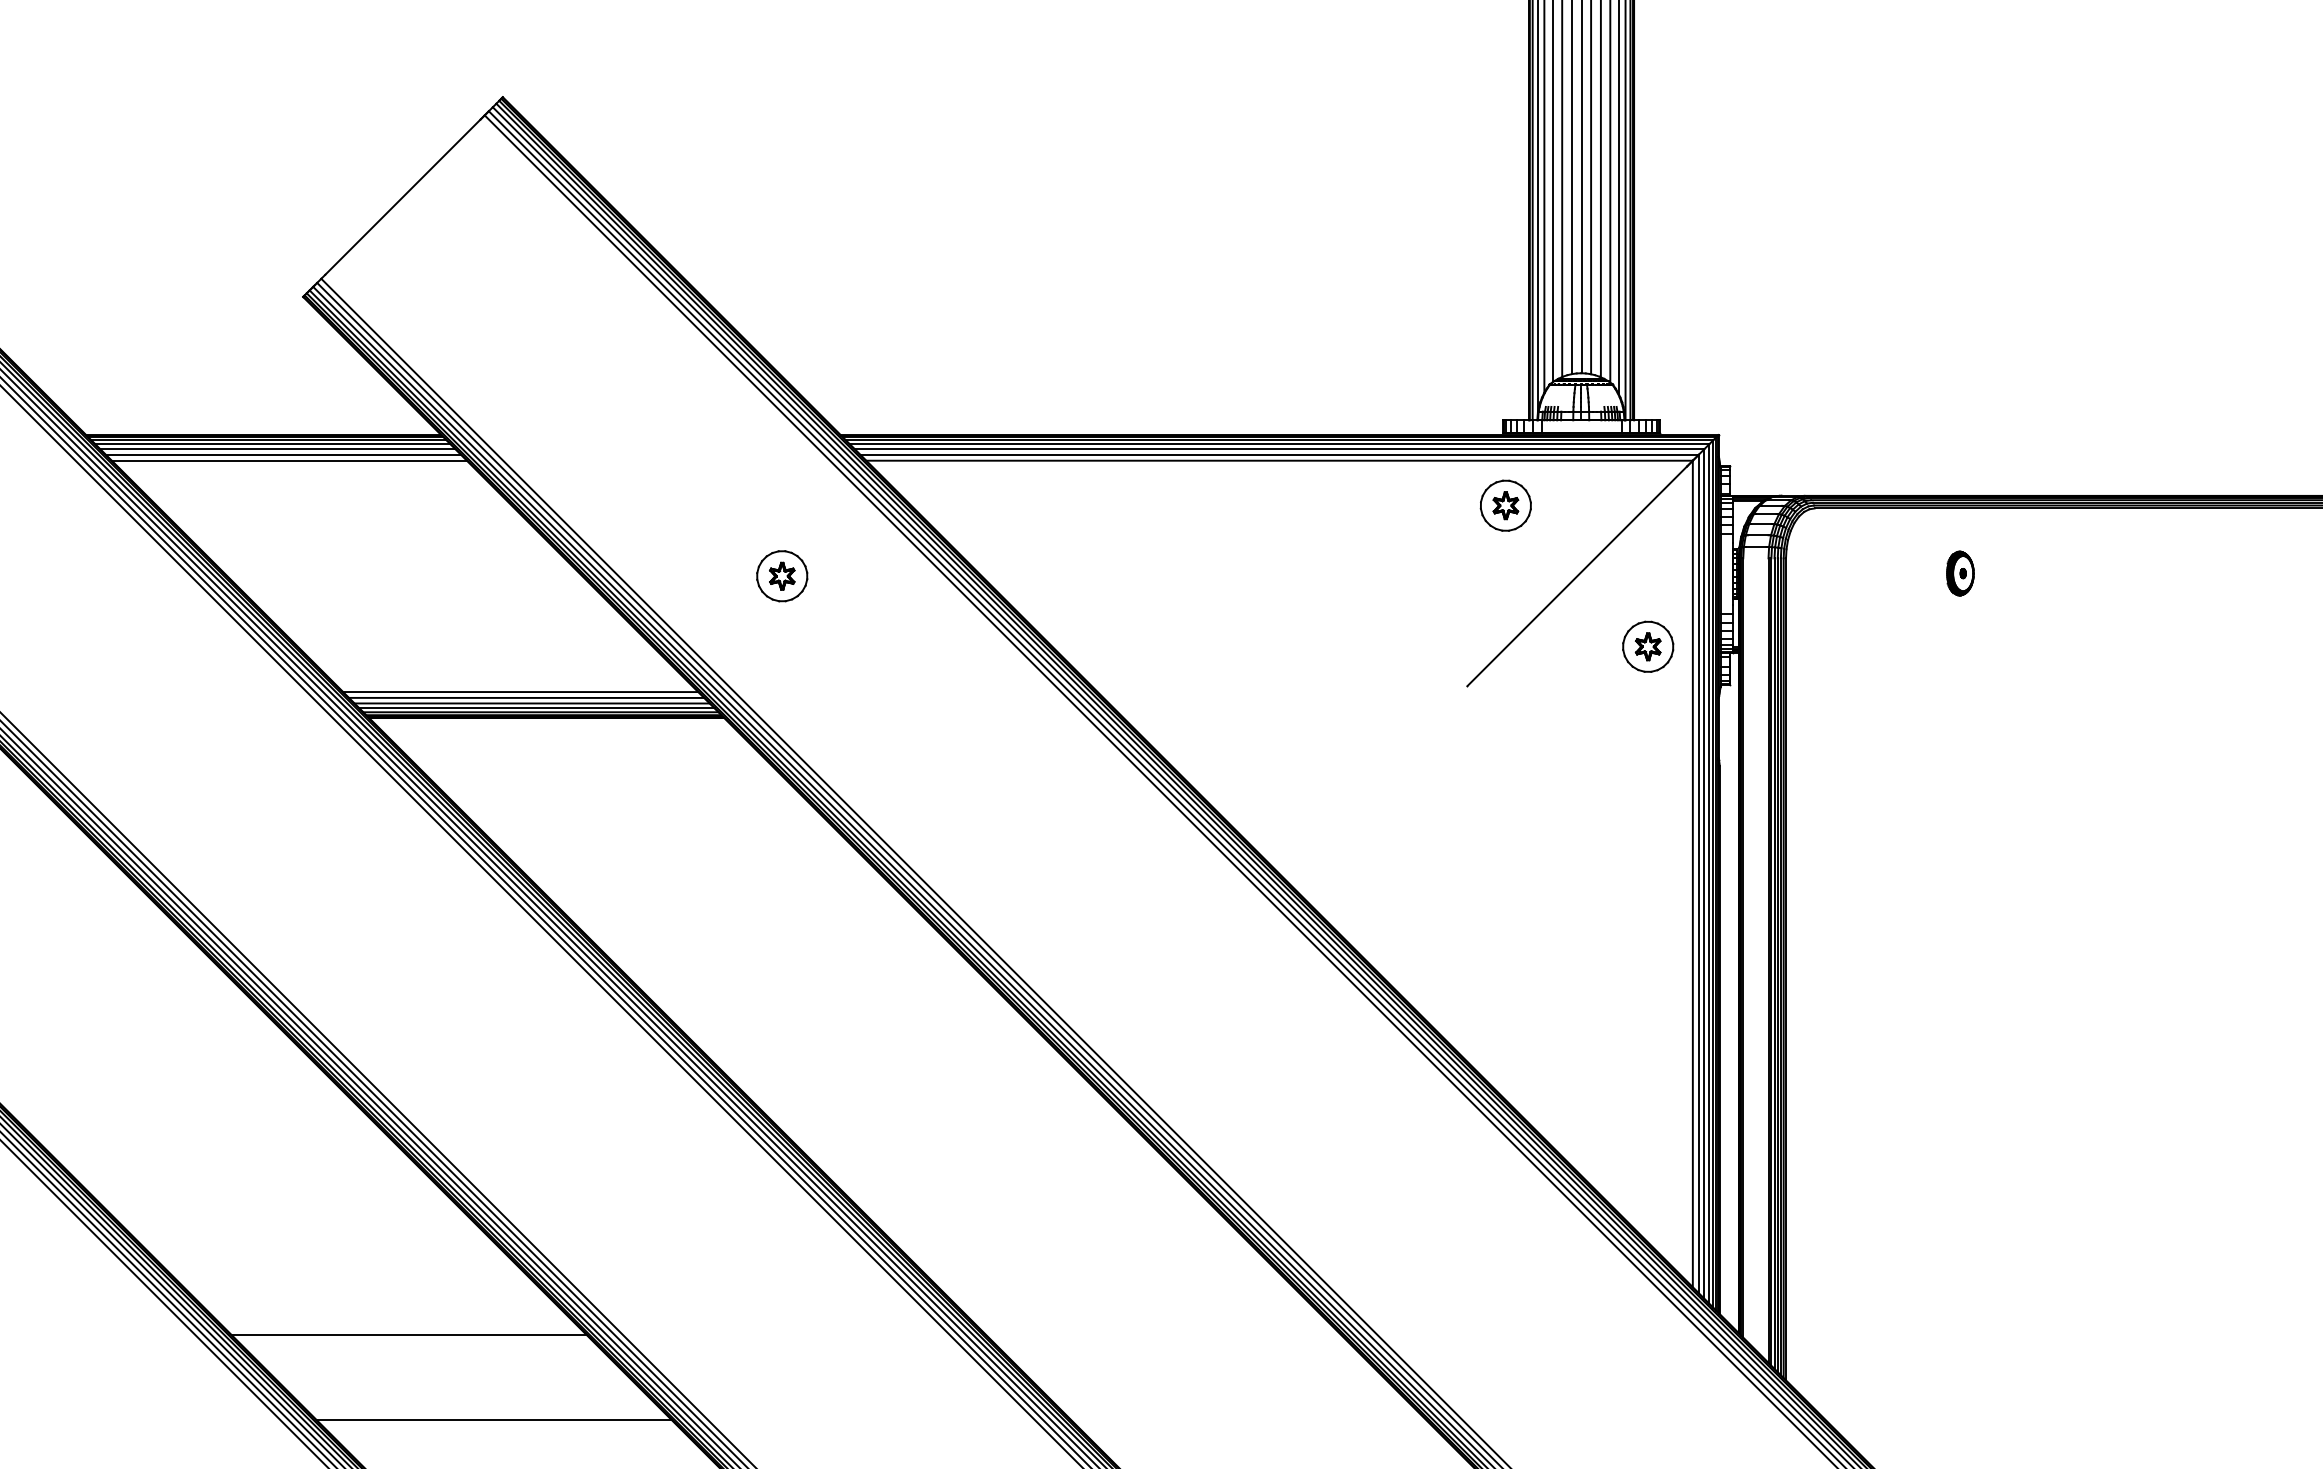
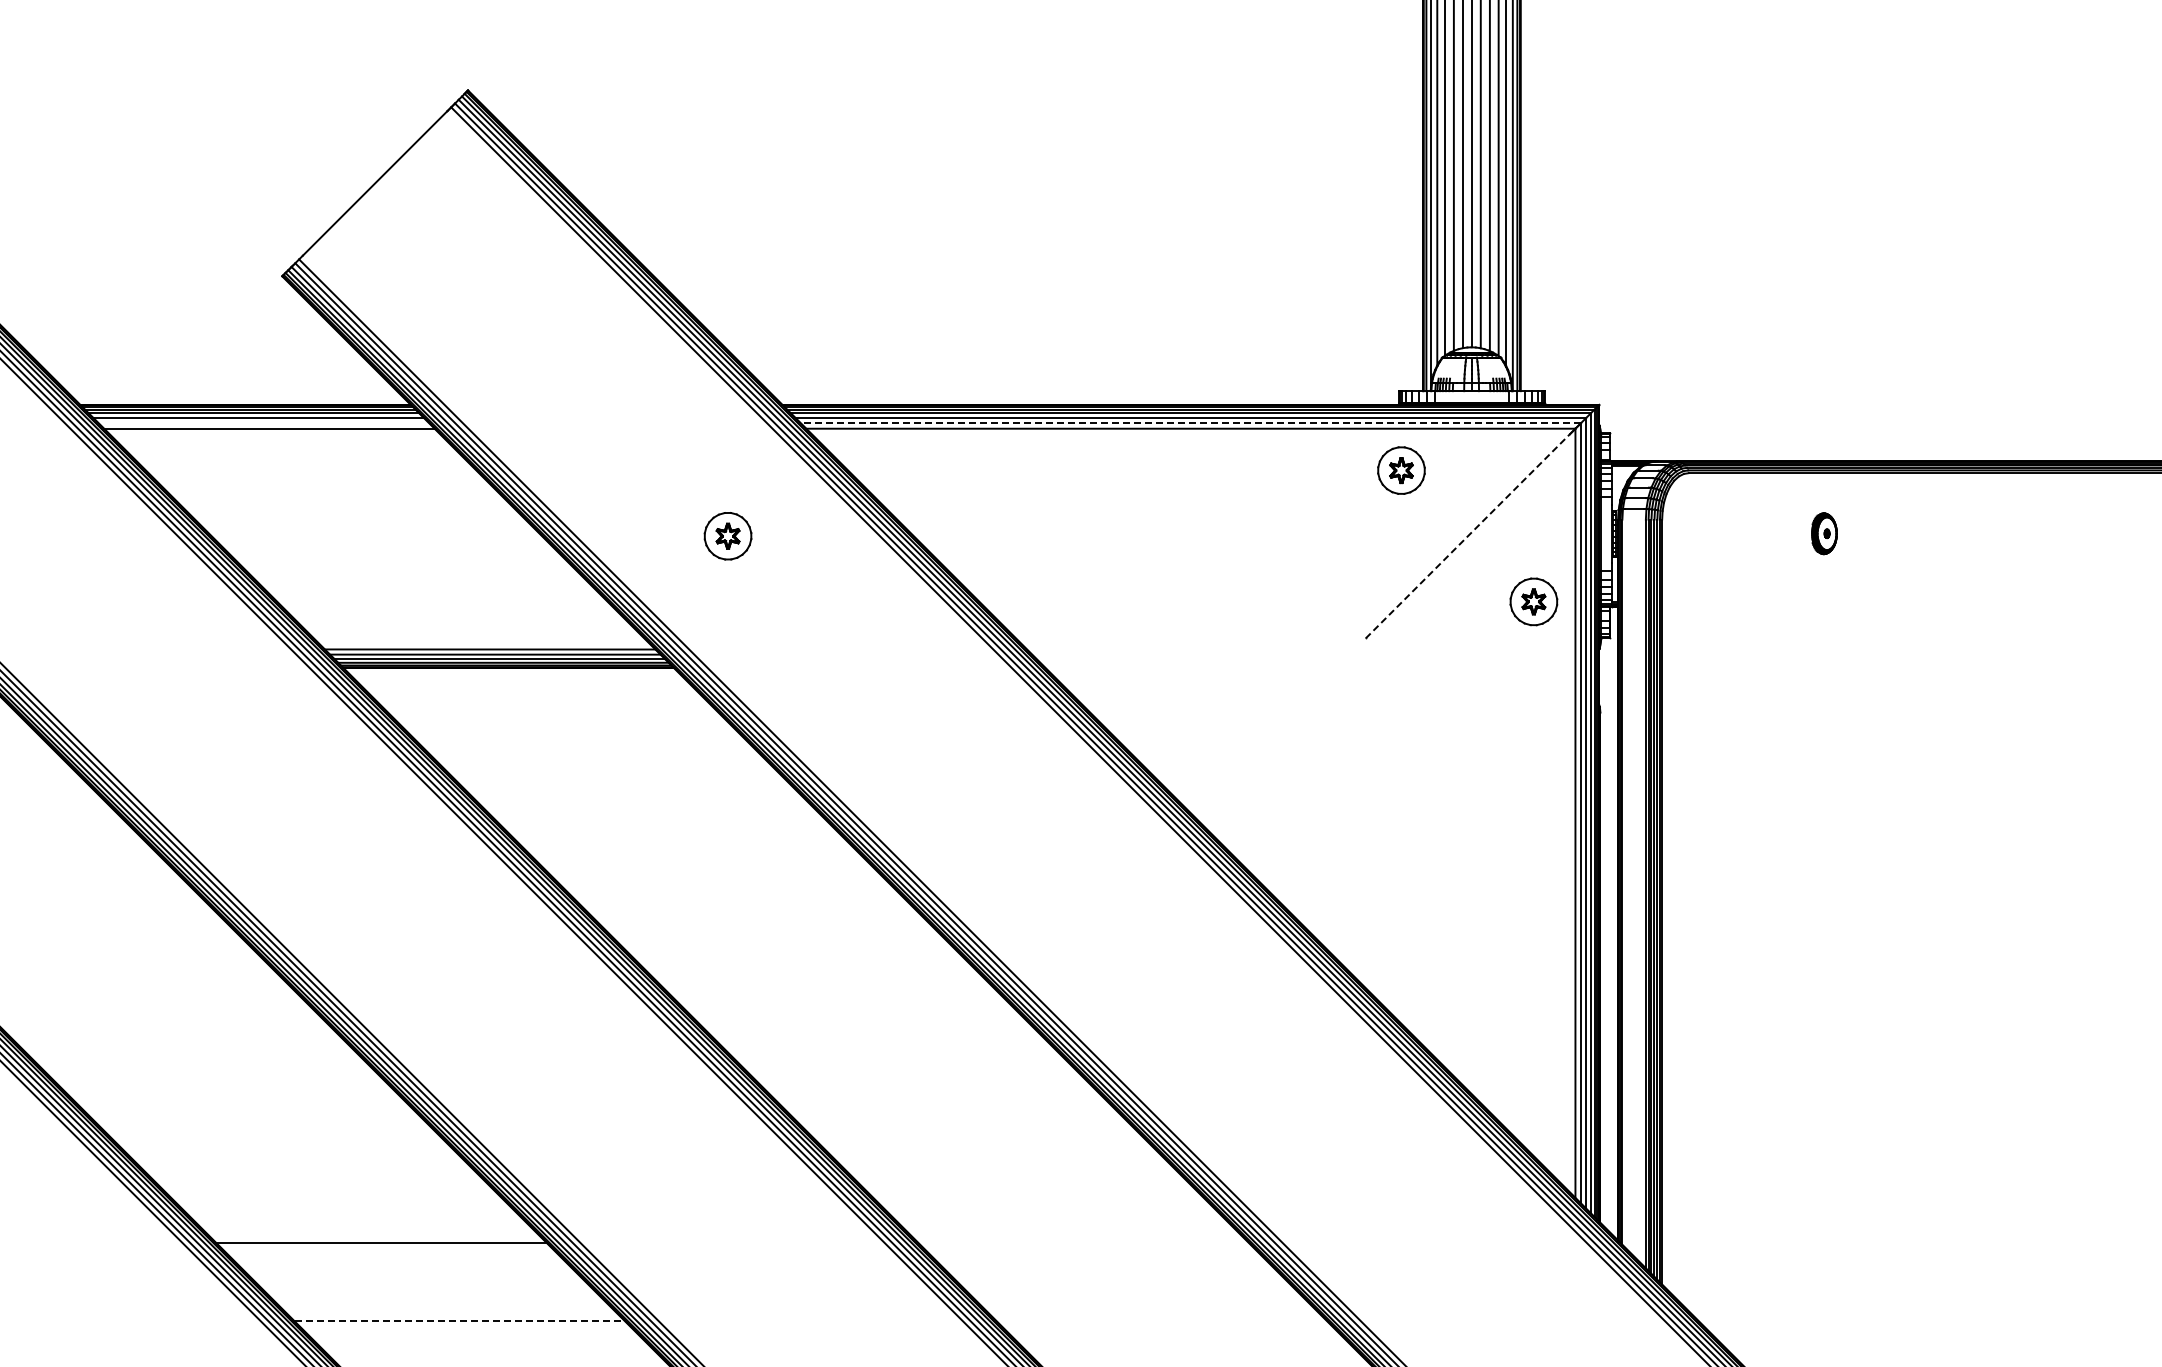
line: (283, 455) -> (263, 423), removed
line: (1279, 455) -> (1190, 423), solid -> dashed
line: (1576, 576) -> (1467, 536), solid -> dashed
line: (520, 691) -> (484, 643), removed
line: (494, 1420) -> (460, 1321), solid -> dashed

